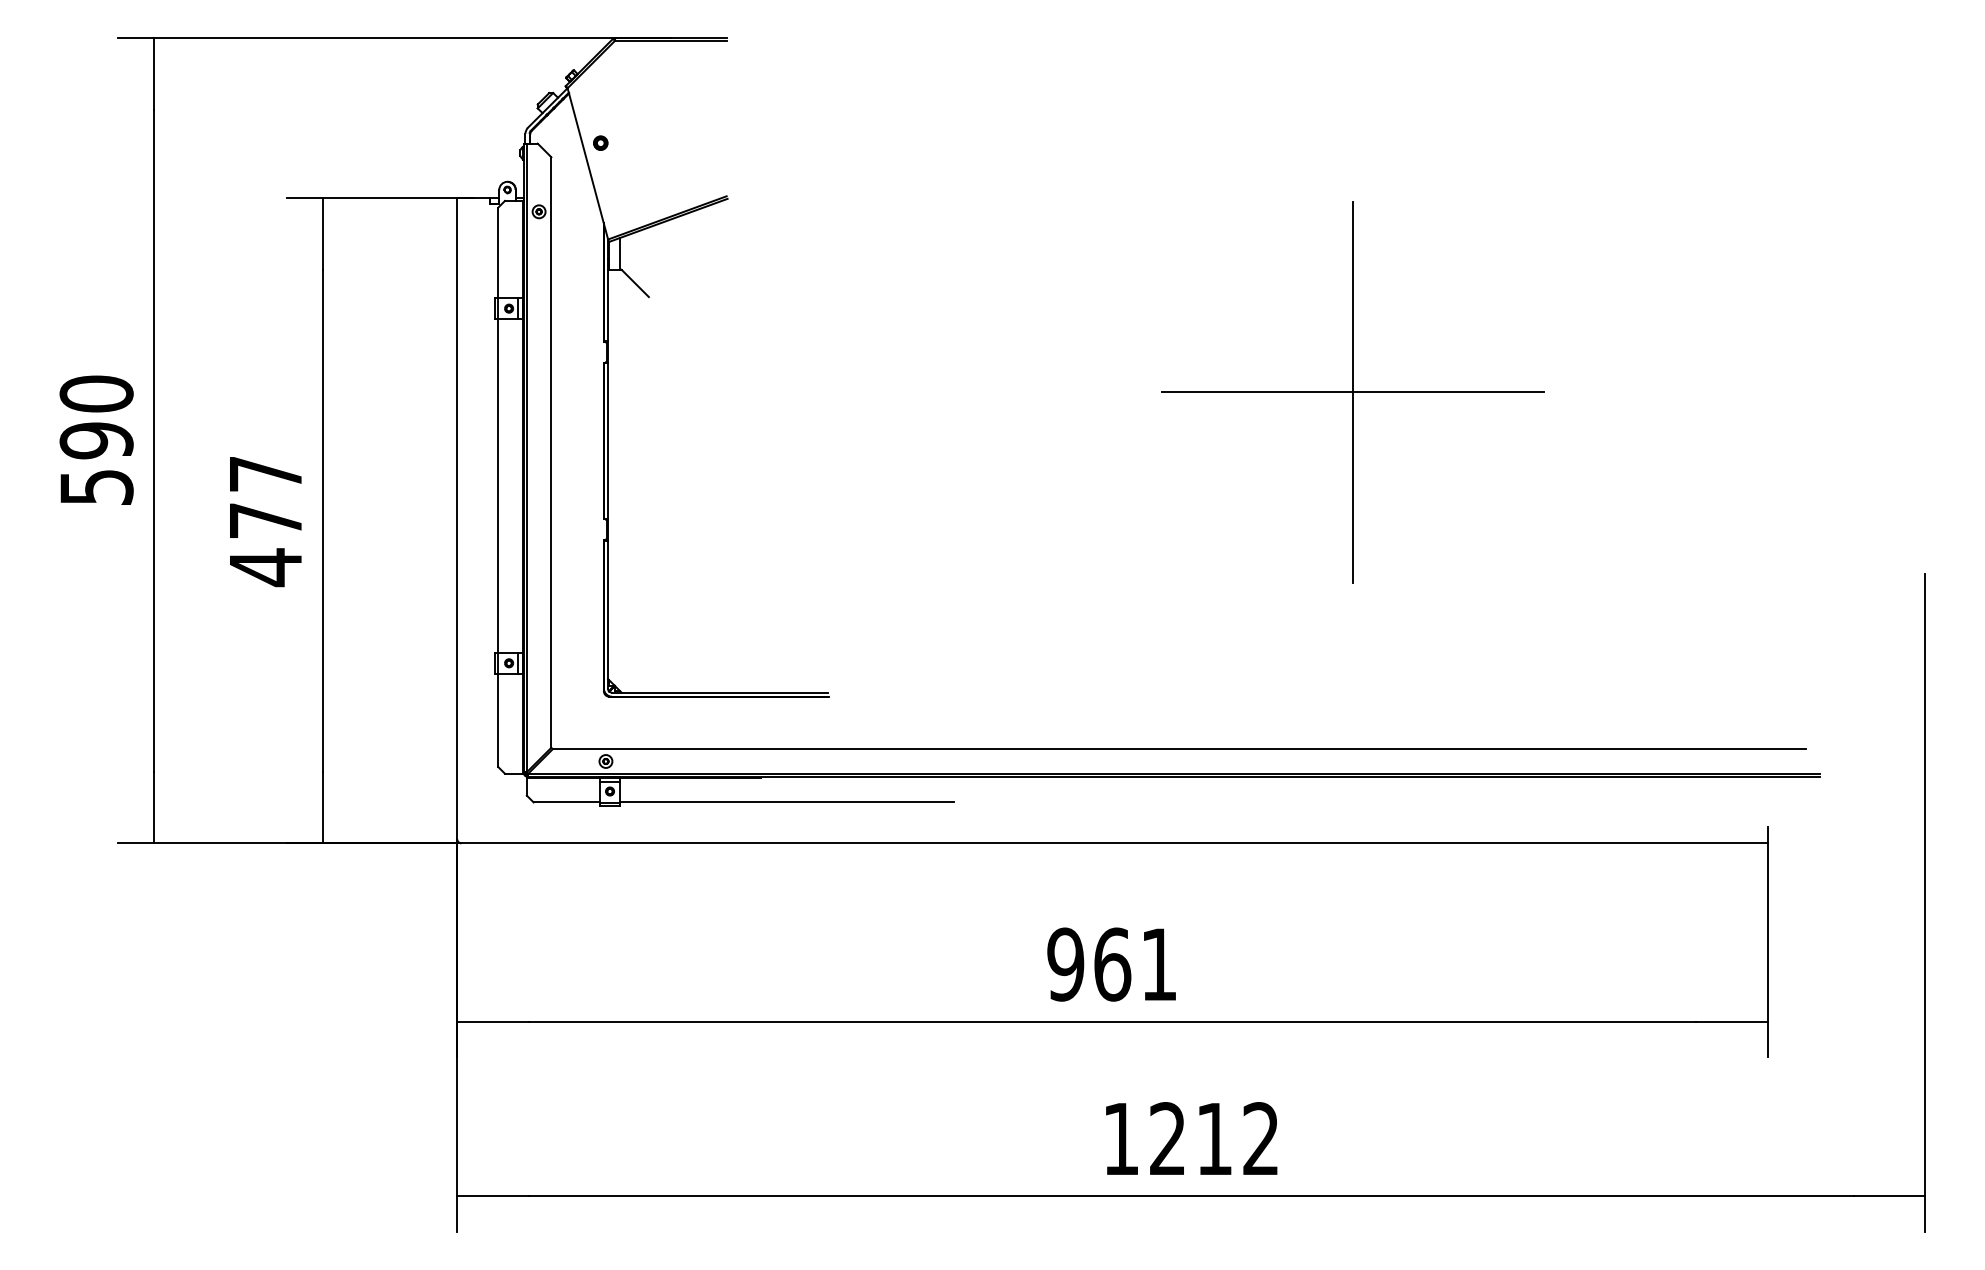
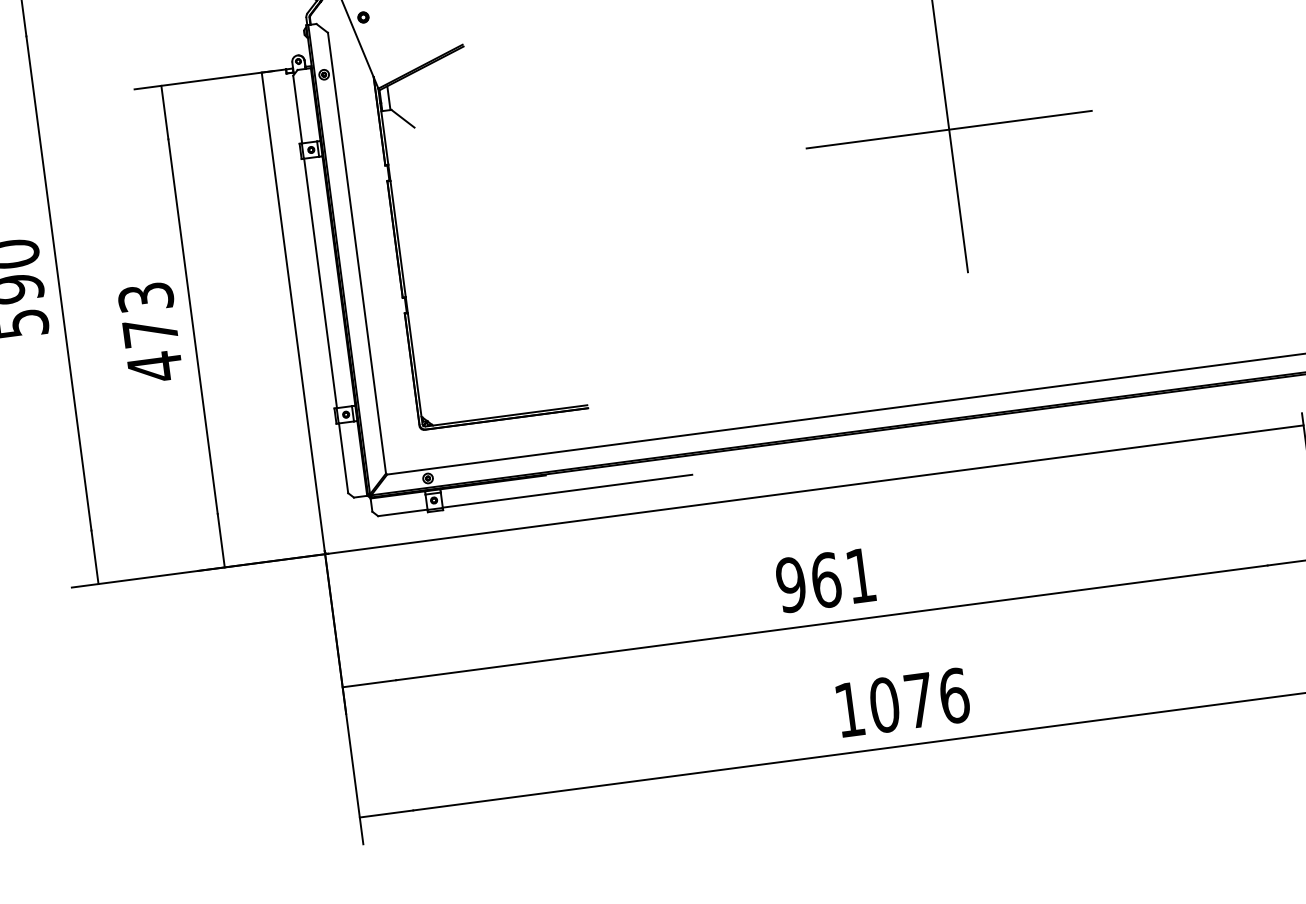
text: (265, 473) -> (145, 296), 477 -> 473
text: (1214, 1139) -> (919, 700), 1212 -> 1076

